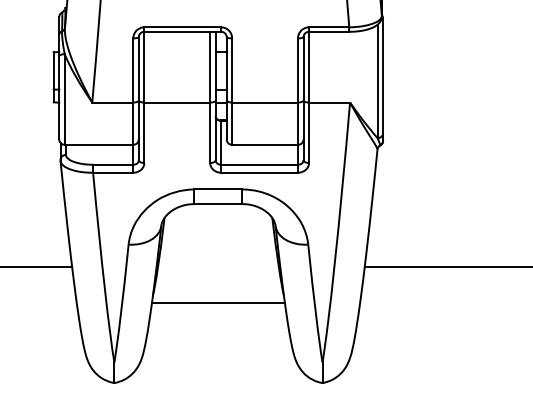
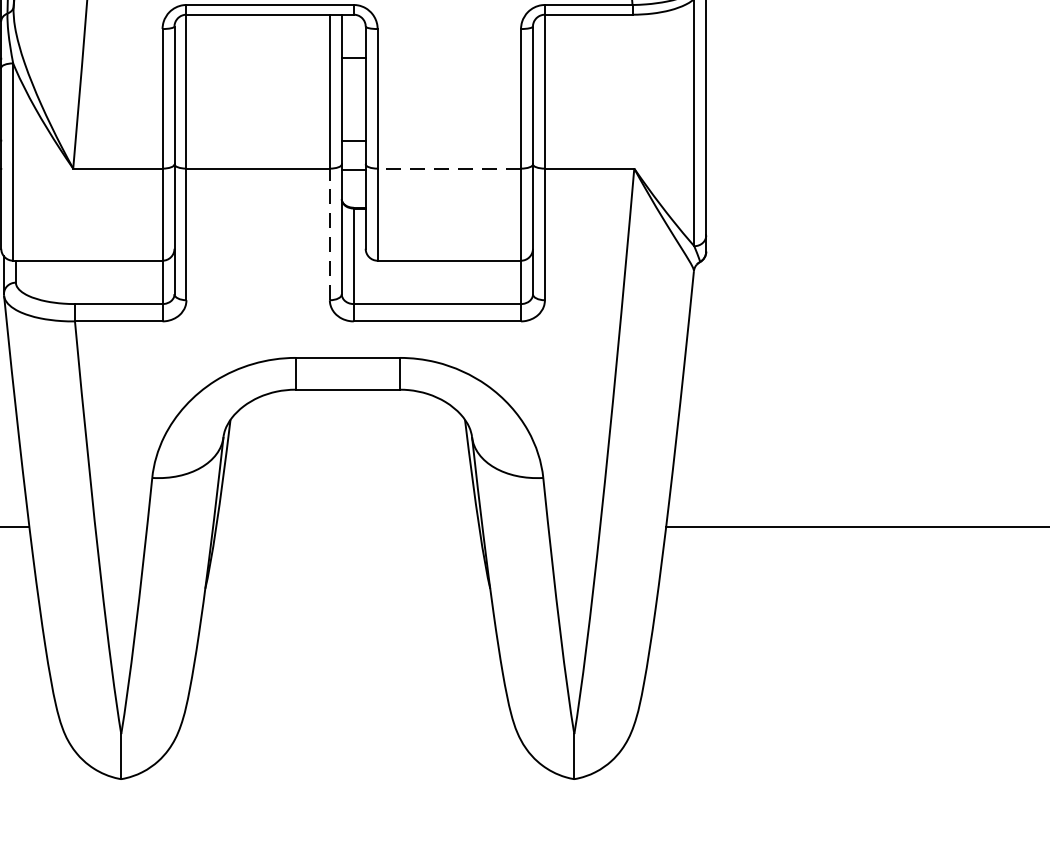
line: (265, 102) -> (450, 168), solid -> dashed
line: (210, 132) -> (330, 233), solid -> dashed
line: (218, 302) -> (347, 603), removed

